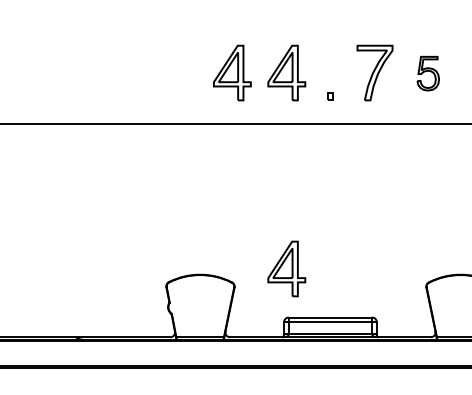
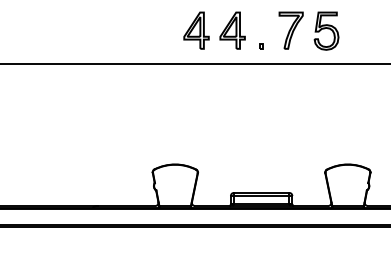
part: (428, 72) -> (326, 30), size x1.67
part: (286, 268) -> (232, 160), removed

